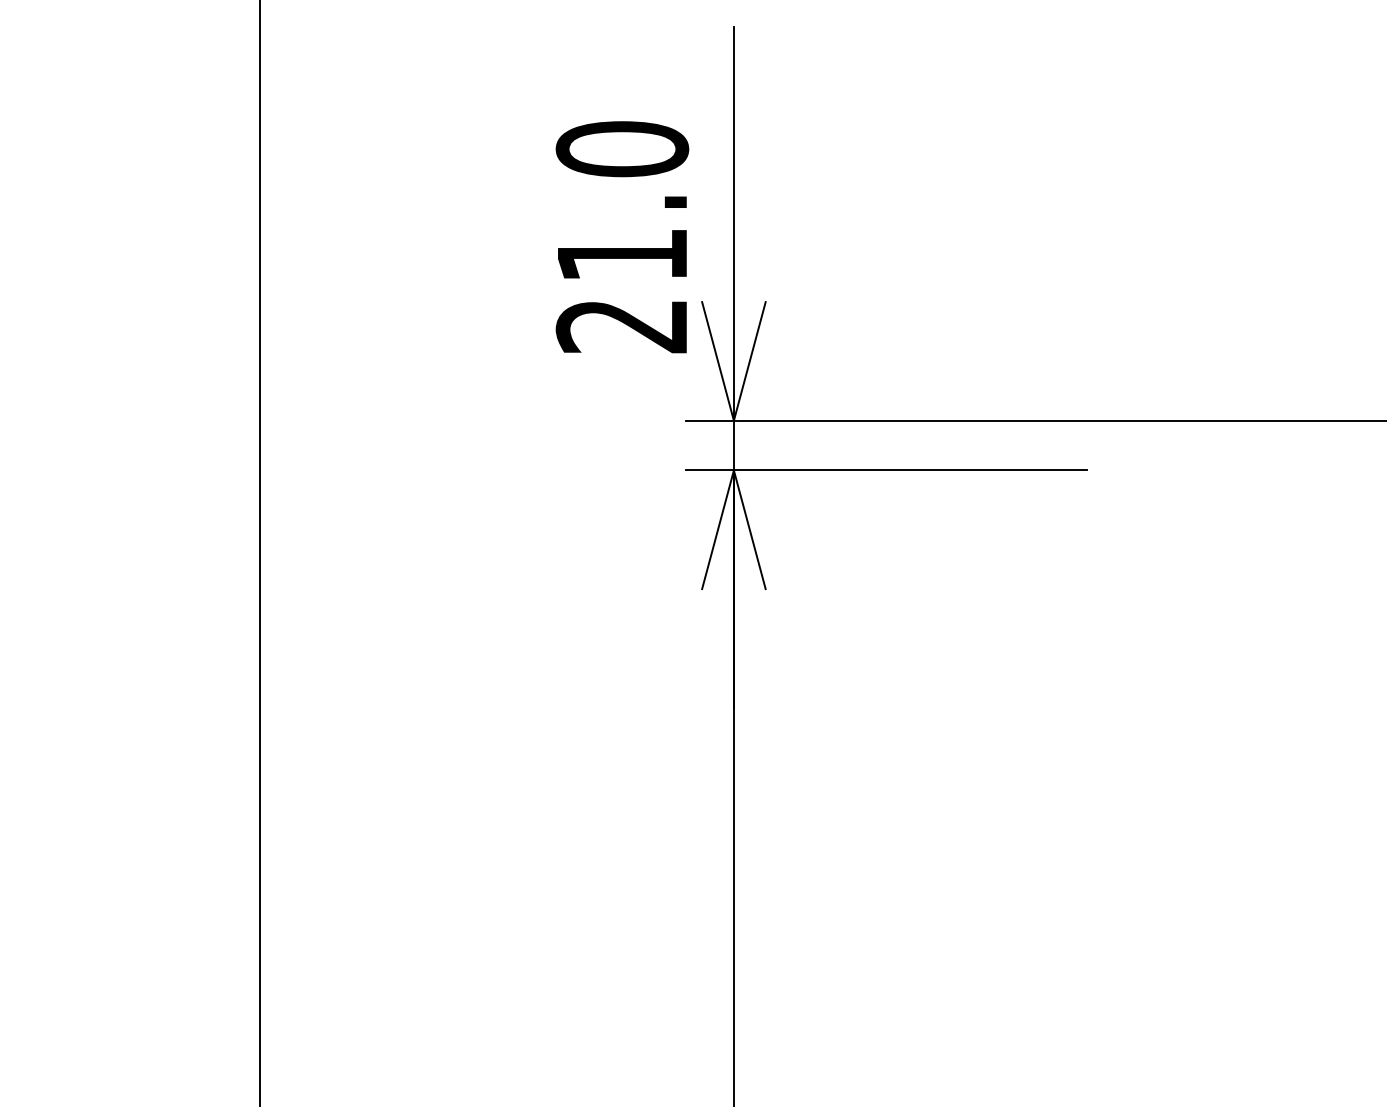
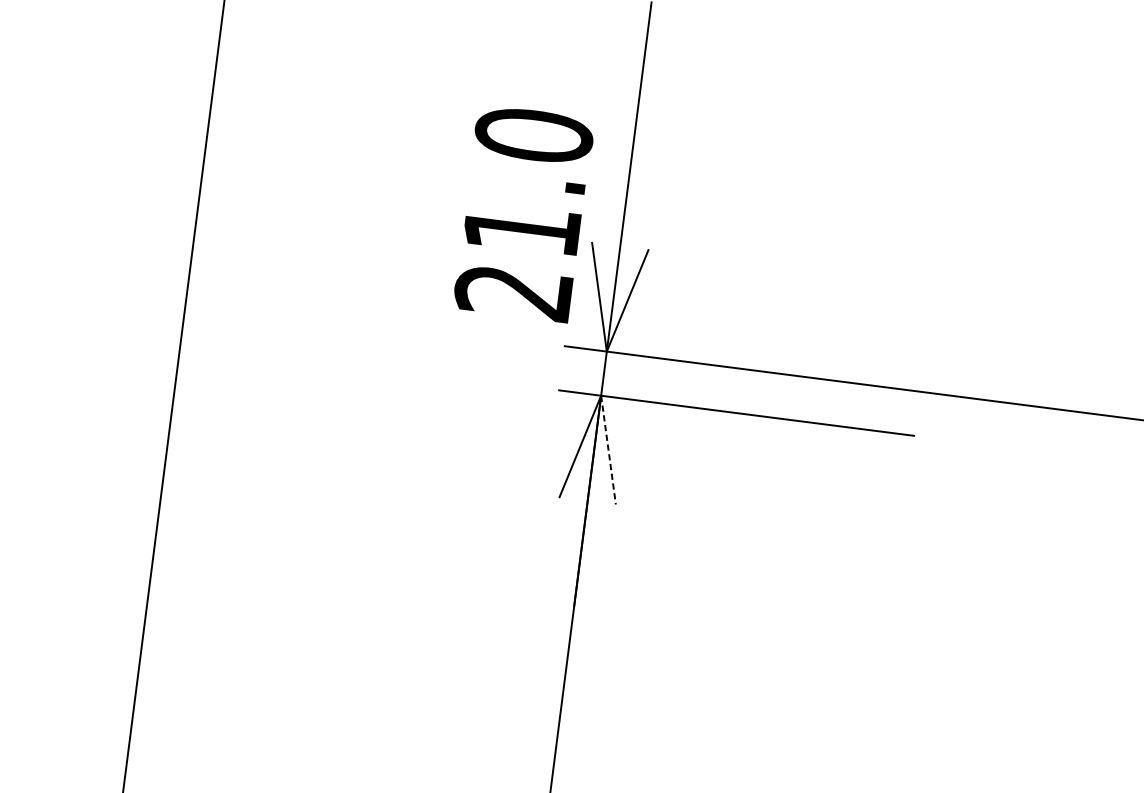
text: (622, 237) -> (524, 213), moved
line: (749, 530) -> (608, 450), solid -> dashed

